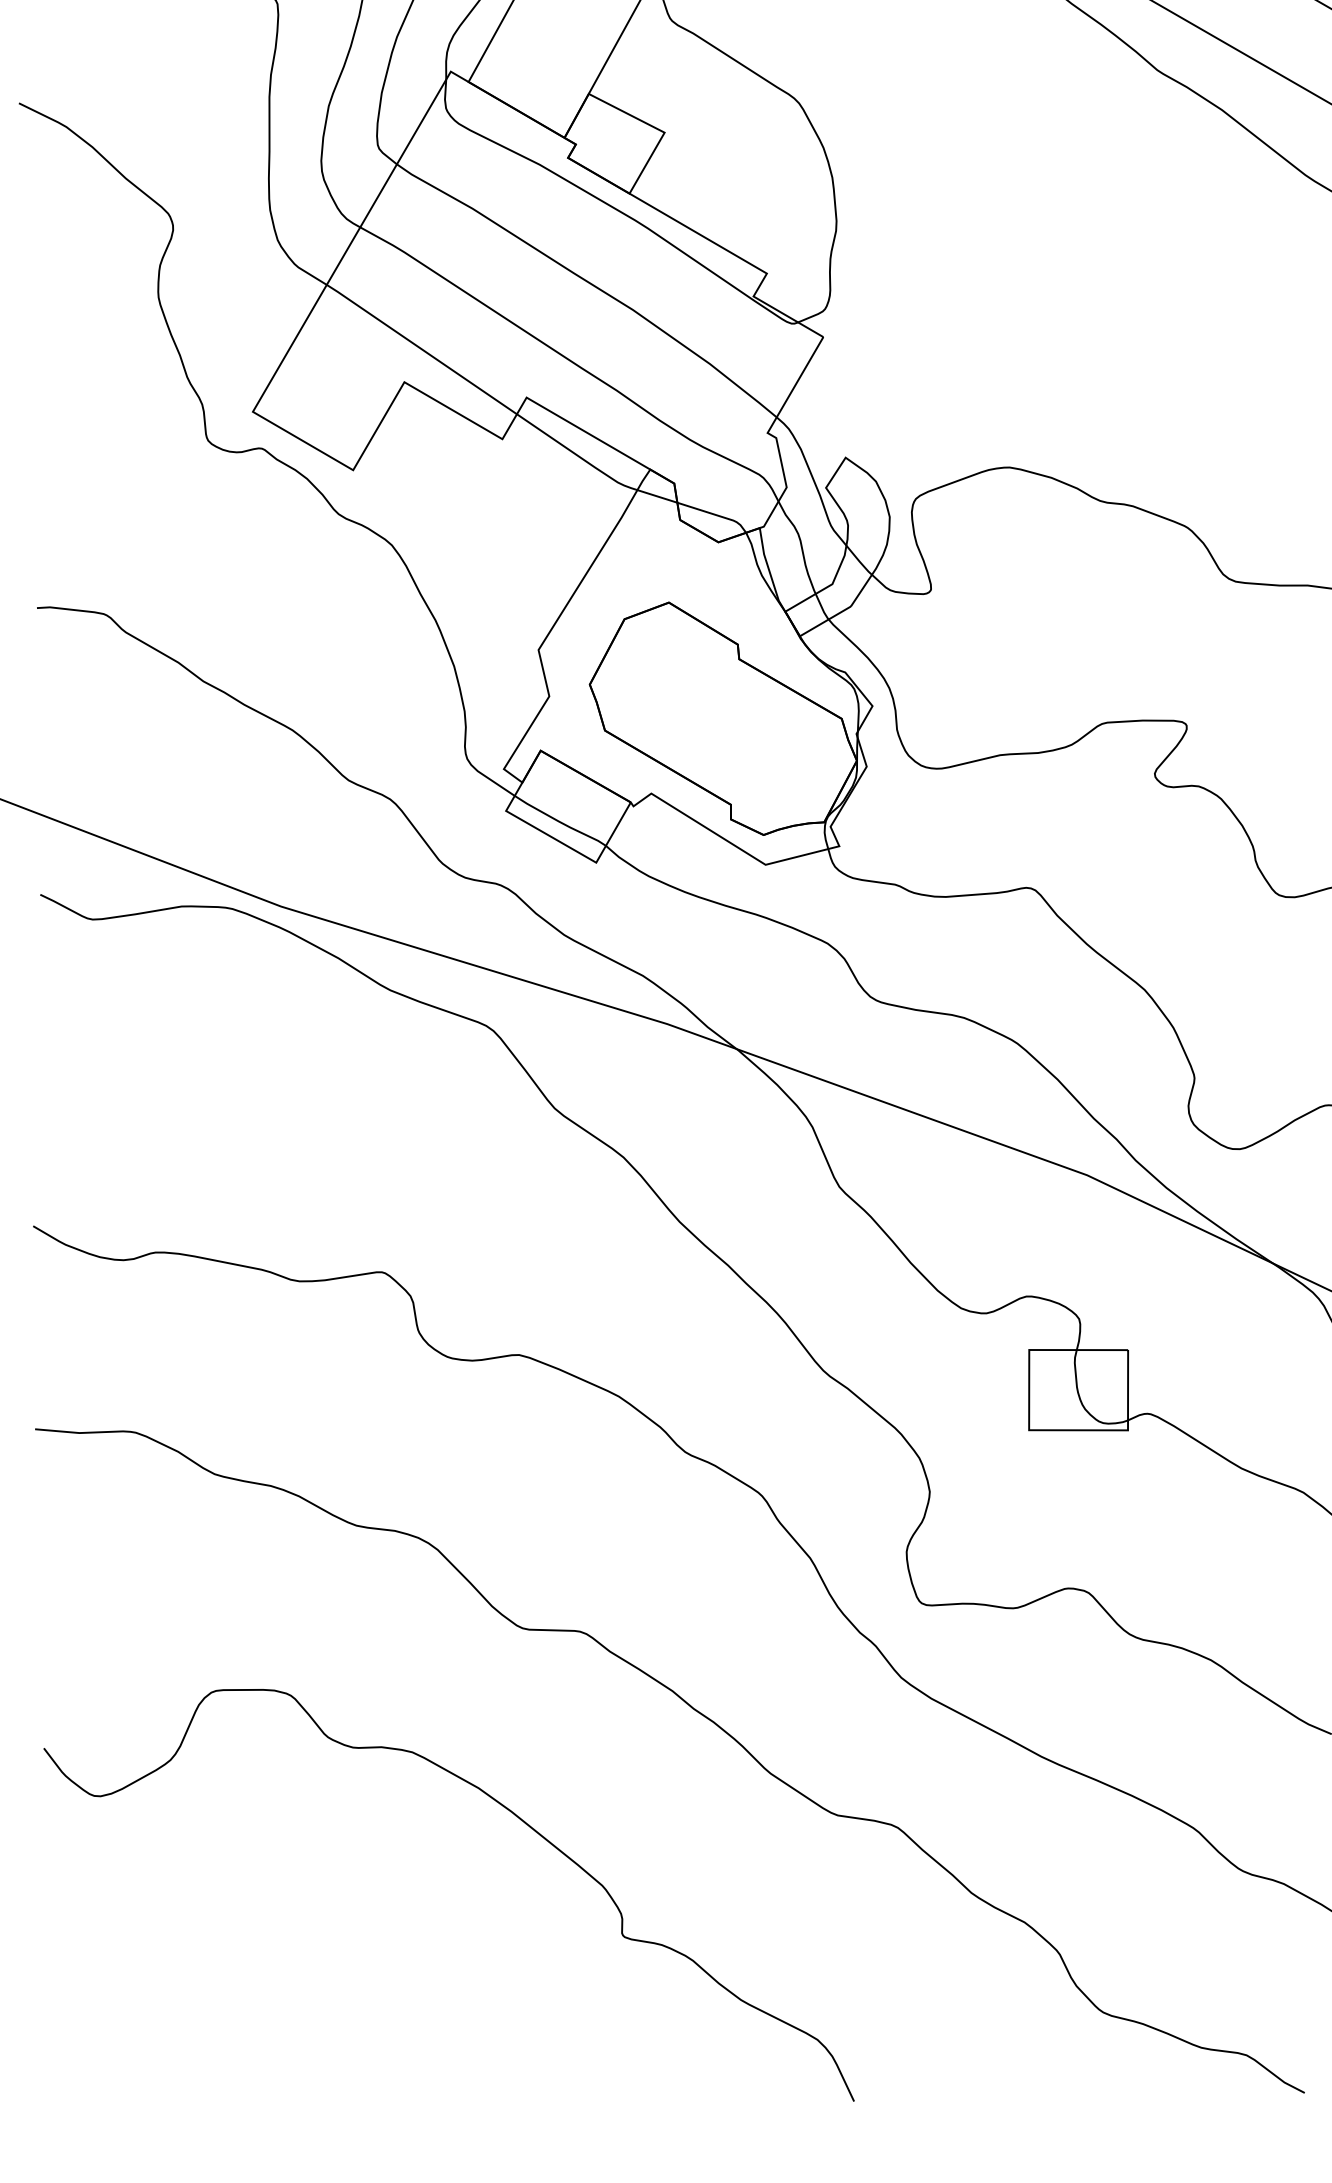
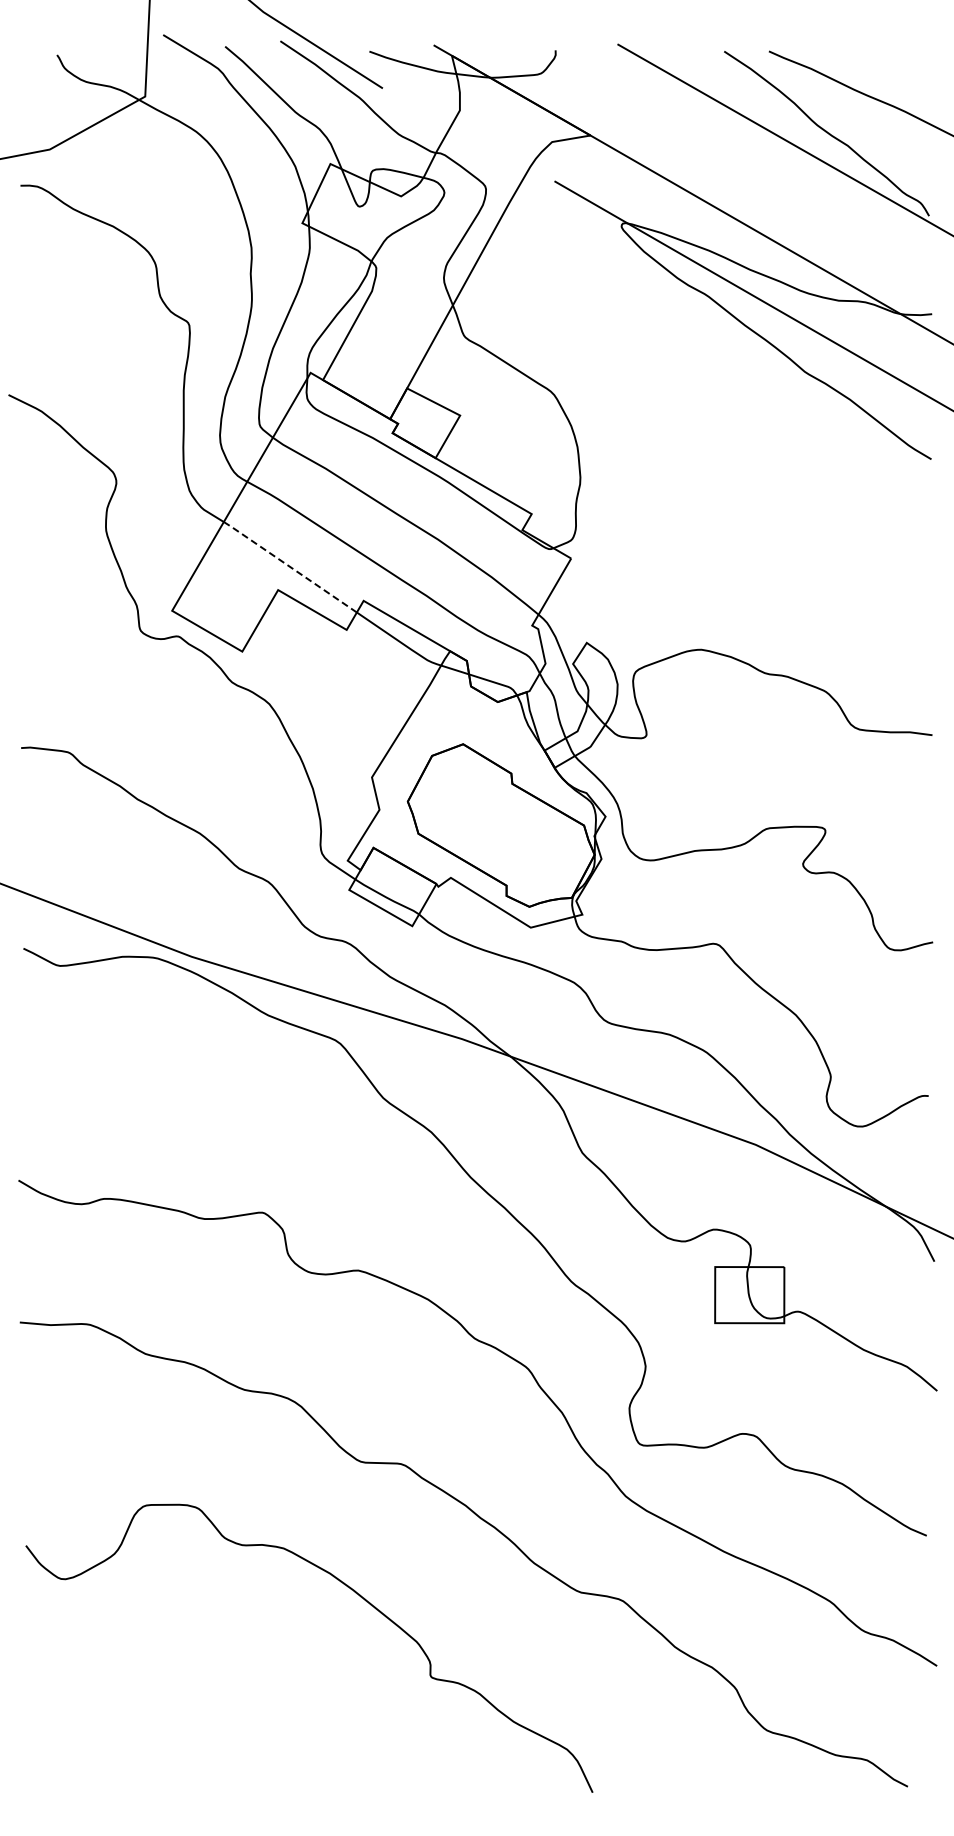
line: (420, 348) -> (289, 566), solid -> dashed

